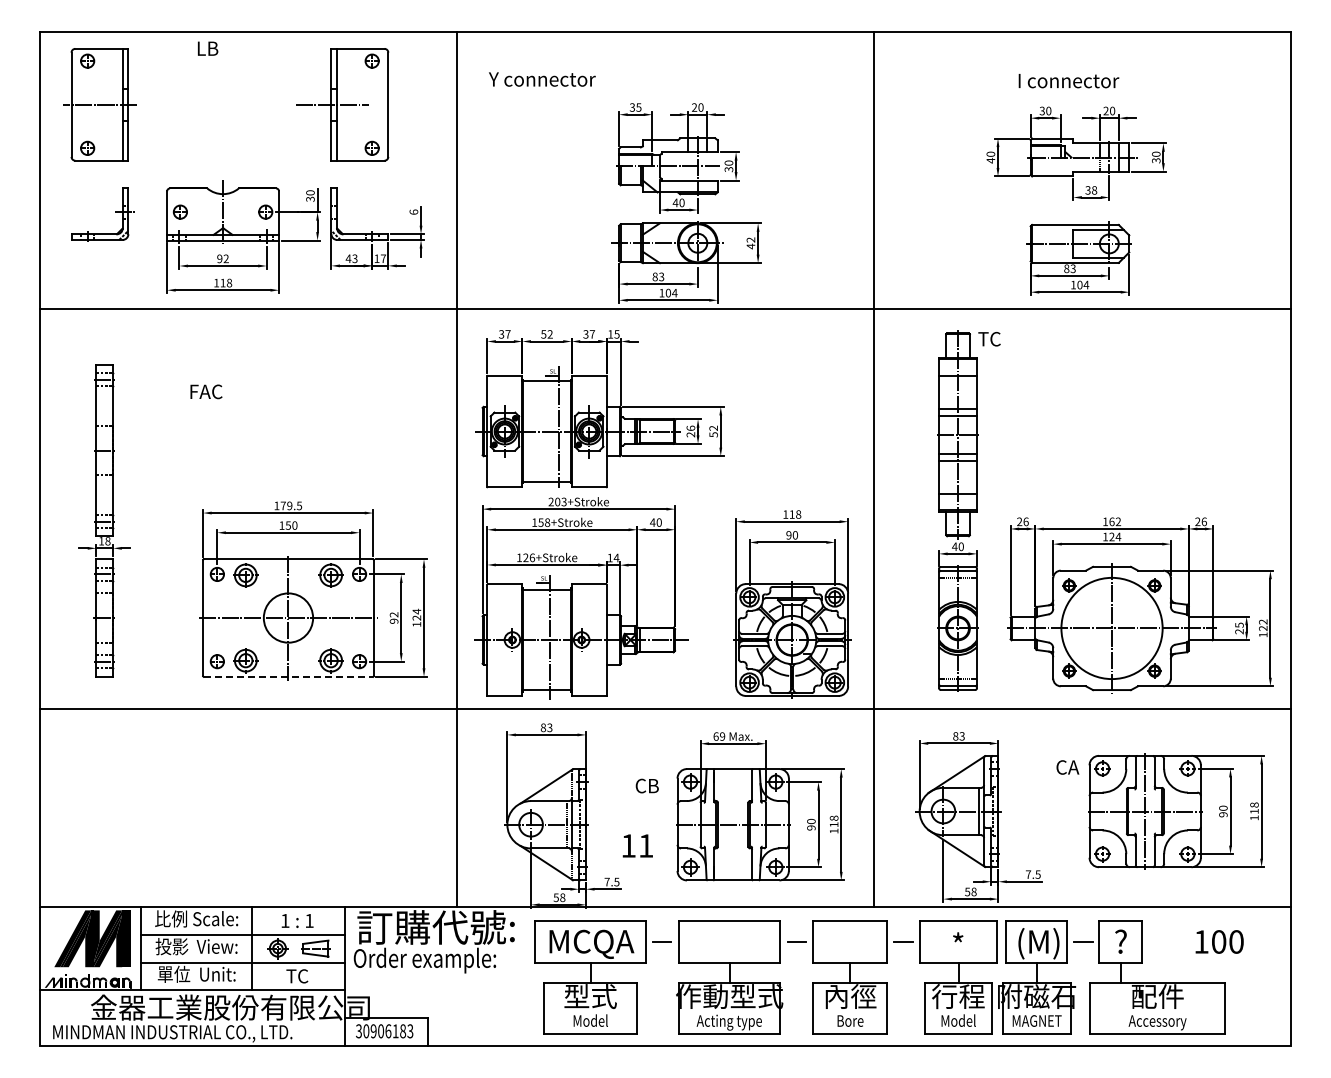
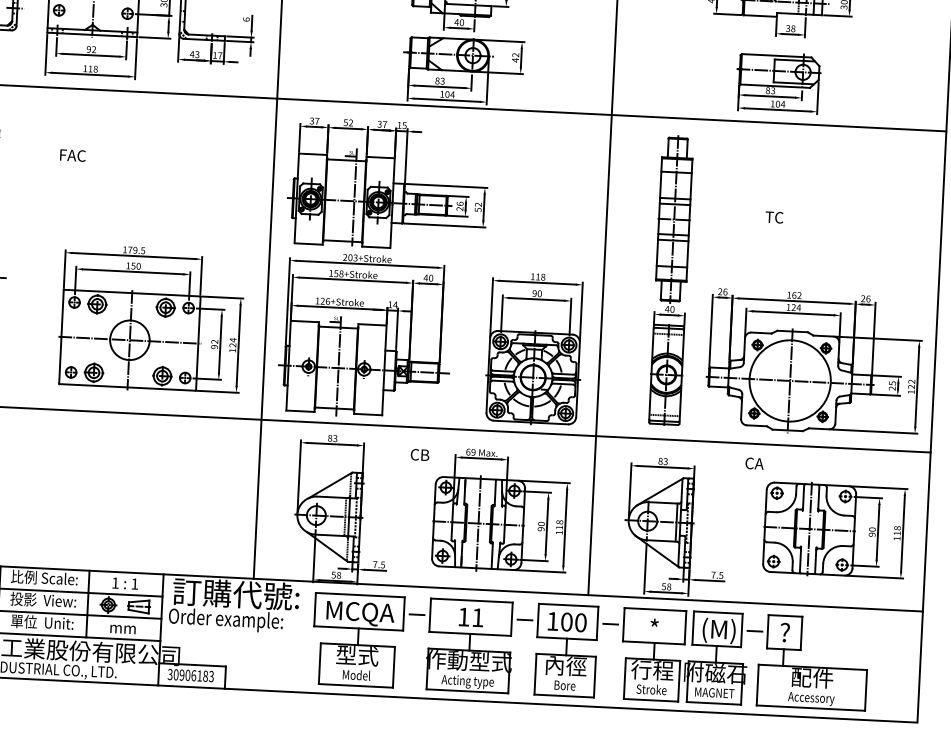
text: (989, 339) -> (774, 217), moved
line: (288, 676) -> (127, 387), dashed -> solid
text: (1067, 767) -> (754, 463), moved
text: (646, 785) -> (419, 454), moved
line: (733, 824) -> (478, 523), added
text: (637, 845) -> (471, 617), moved
text: (1219, 941) -> (567, 621), moved
text: (297, 976) -> (123, 628), TC -> mm
text: (958, 1020) -> (651, 689), Model -> Stroke

